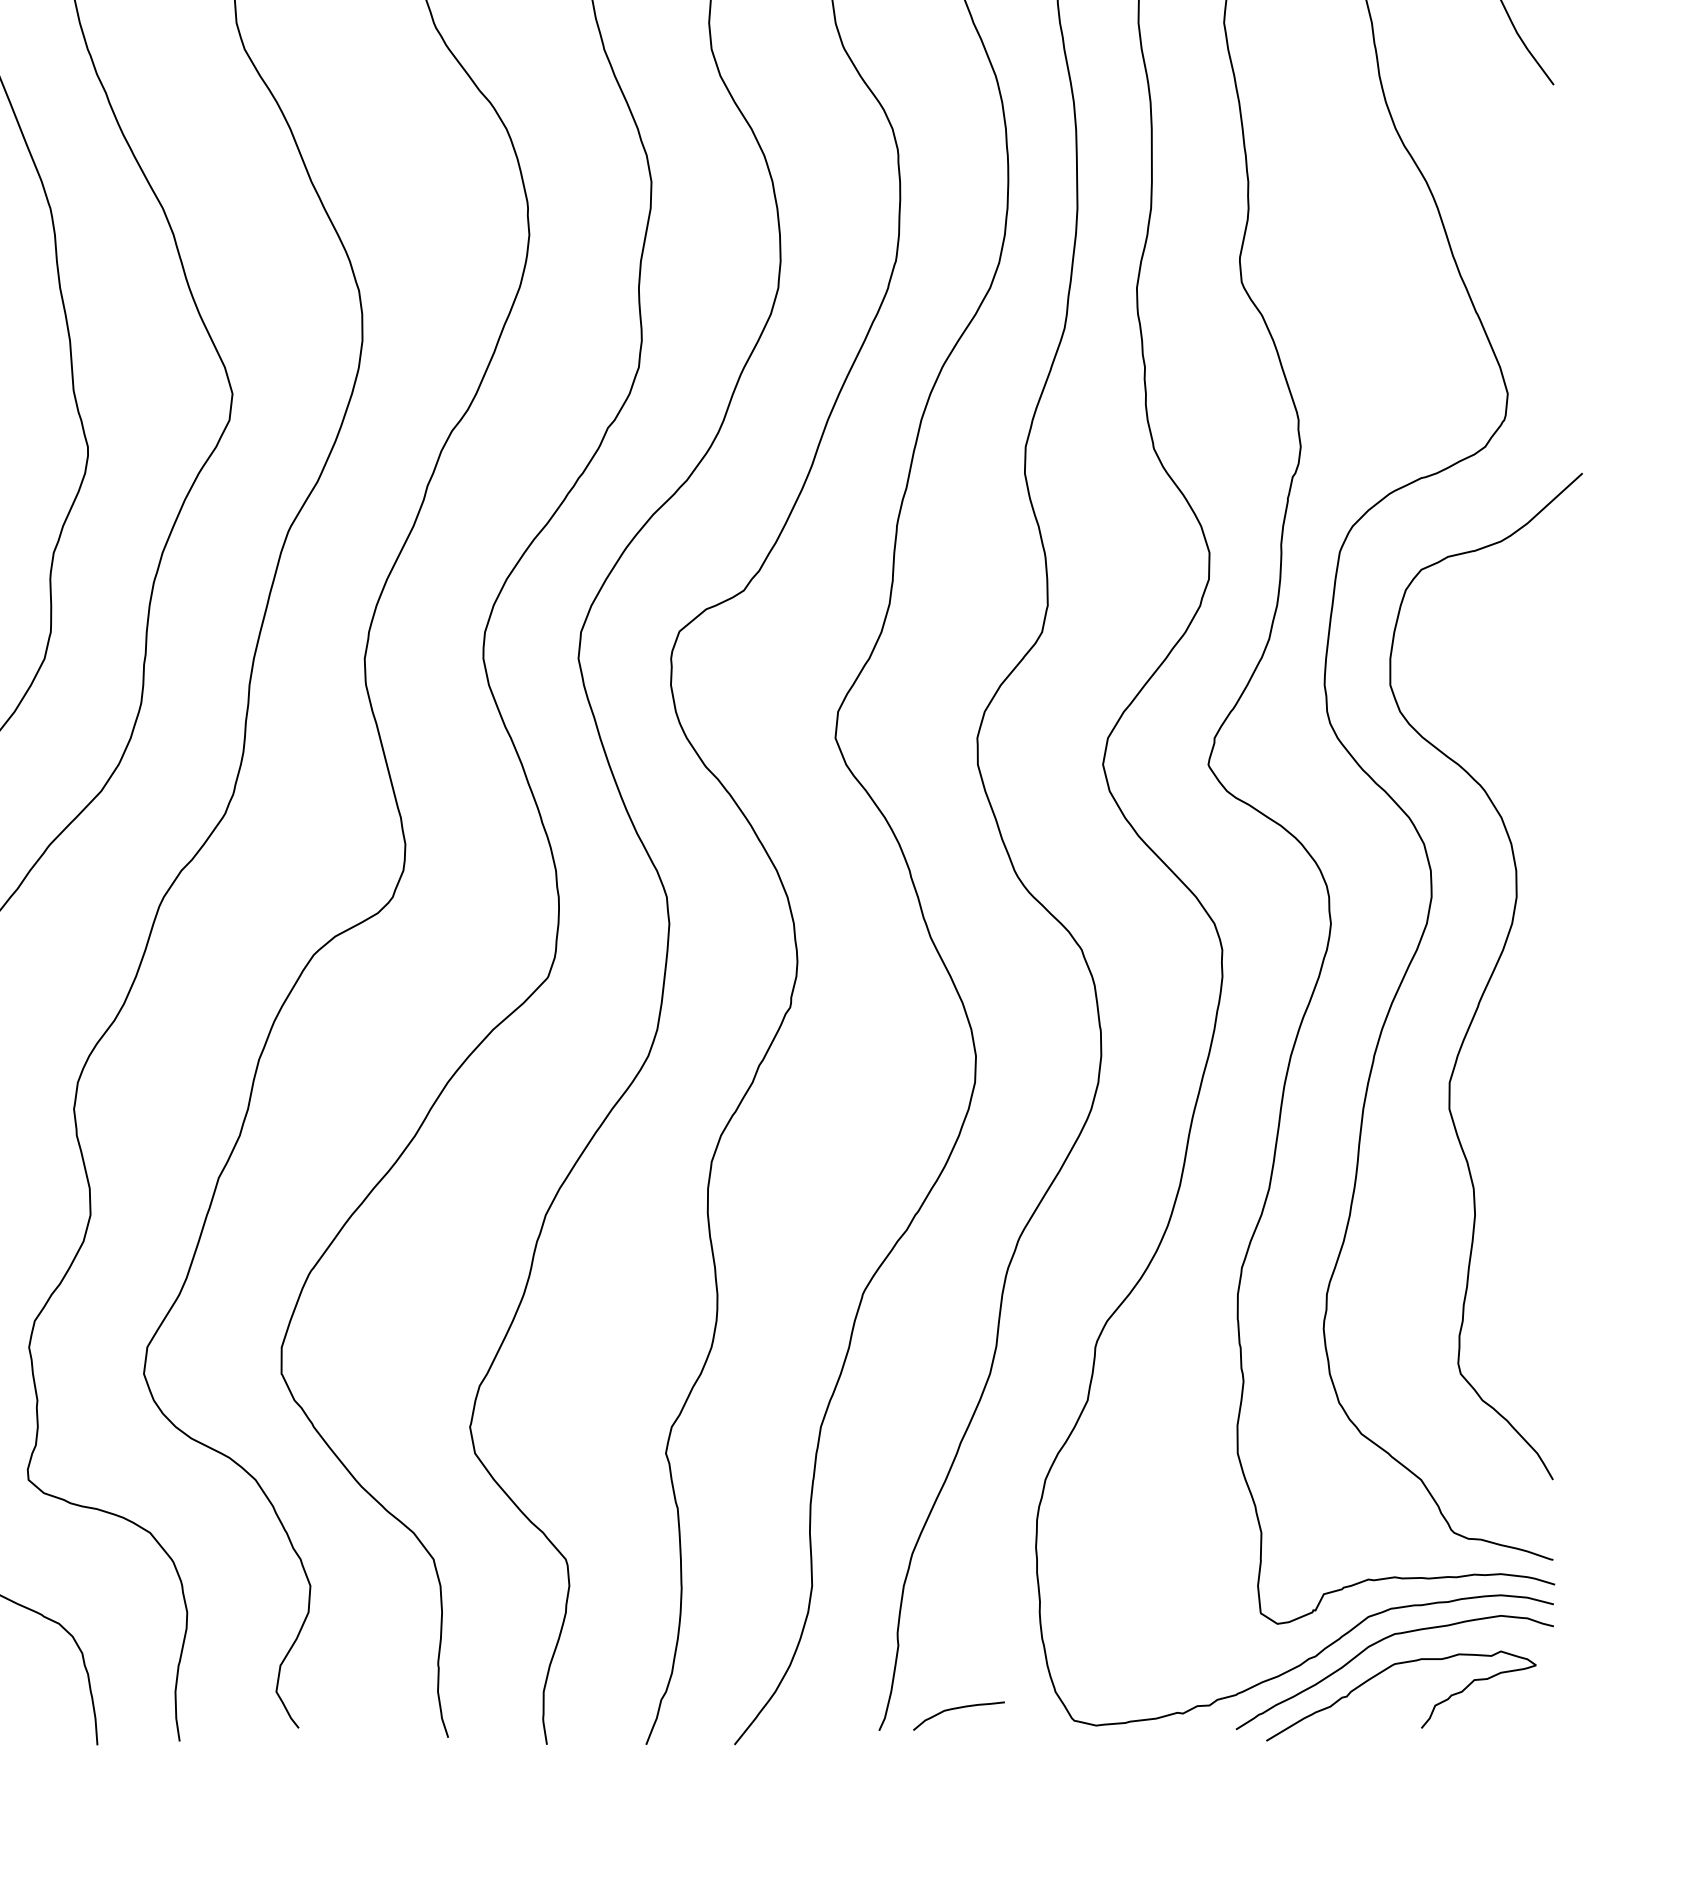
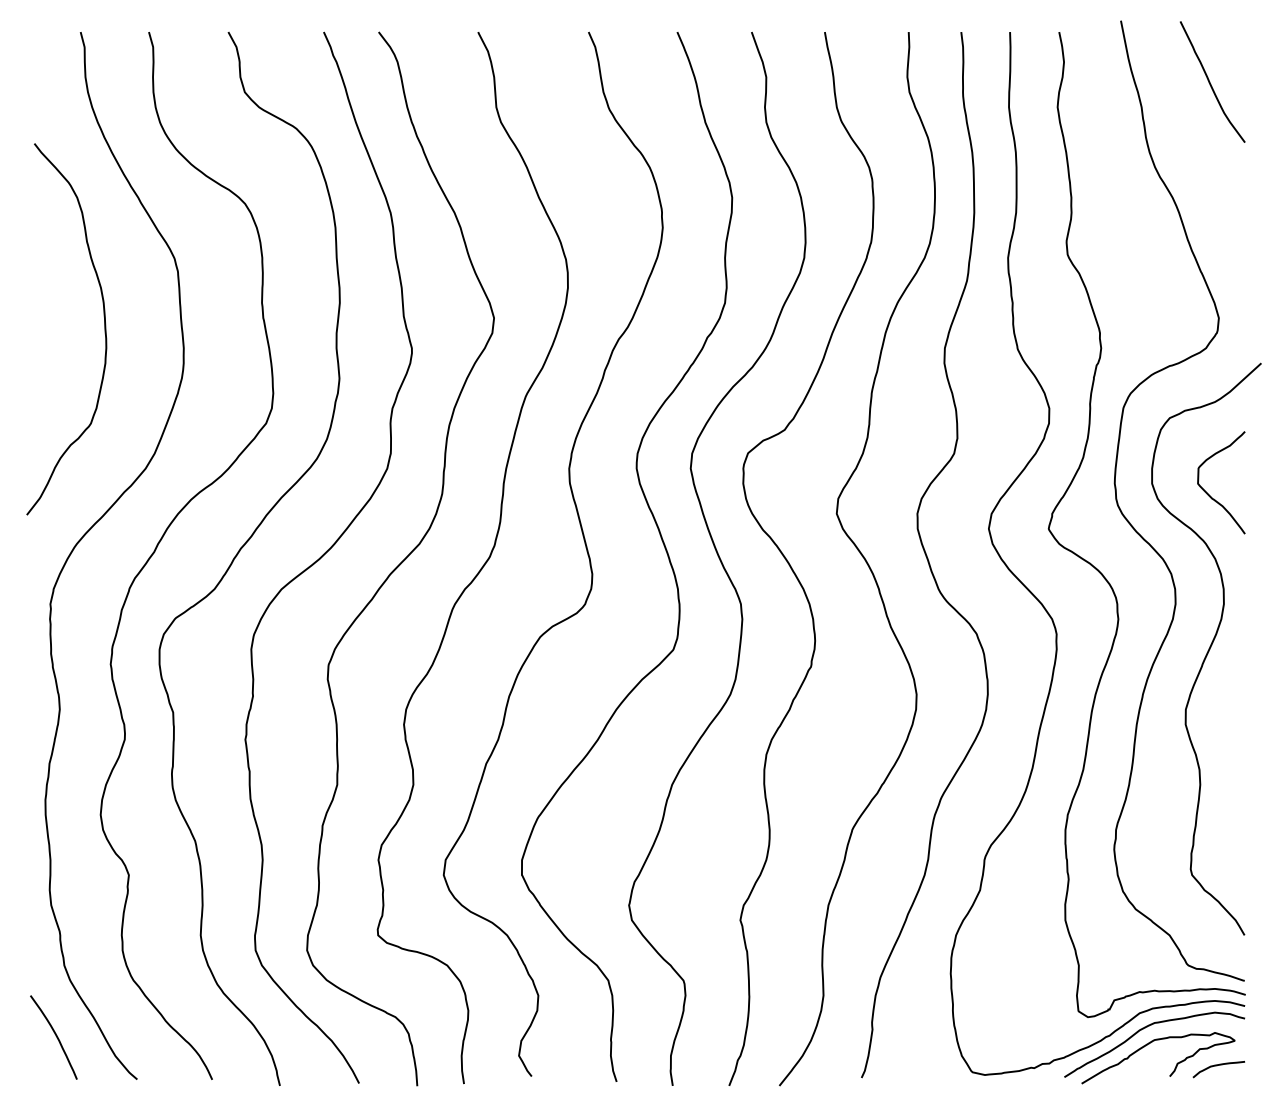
curve: (1491, 704) -> (1209, 494), added
curve: (956, 1710) -> (1217, 1066), moved

